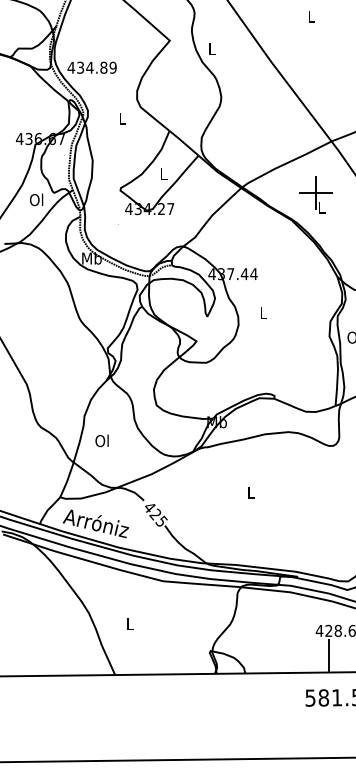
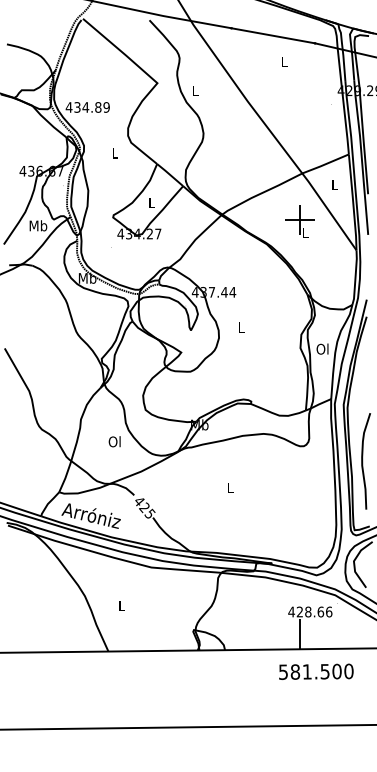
part: (315, 195) -> (299, 221), moved
text: (37, 199) -> (38, 225), Ol -> Mb
text: (101, 440) -> (114, 441), moved

